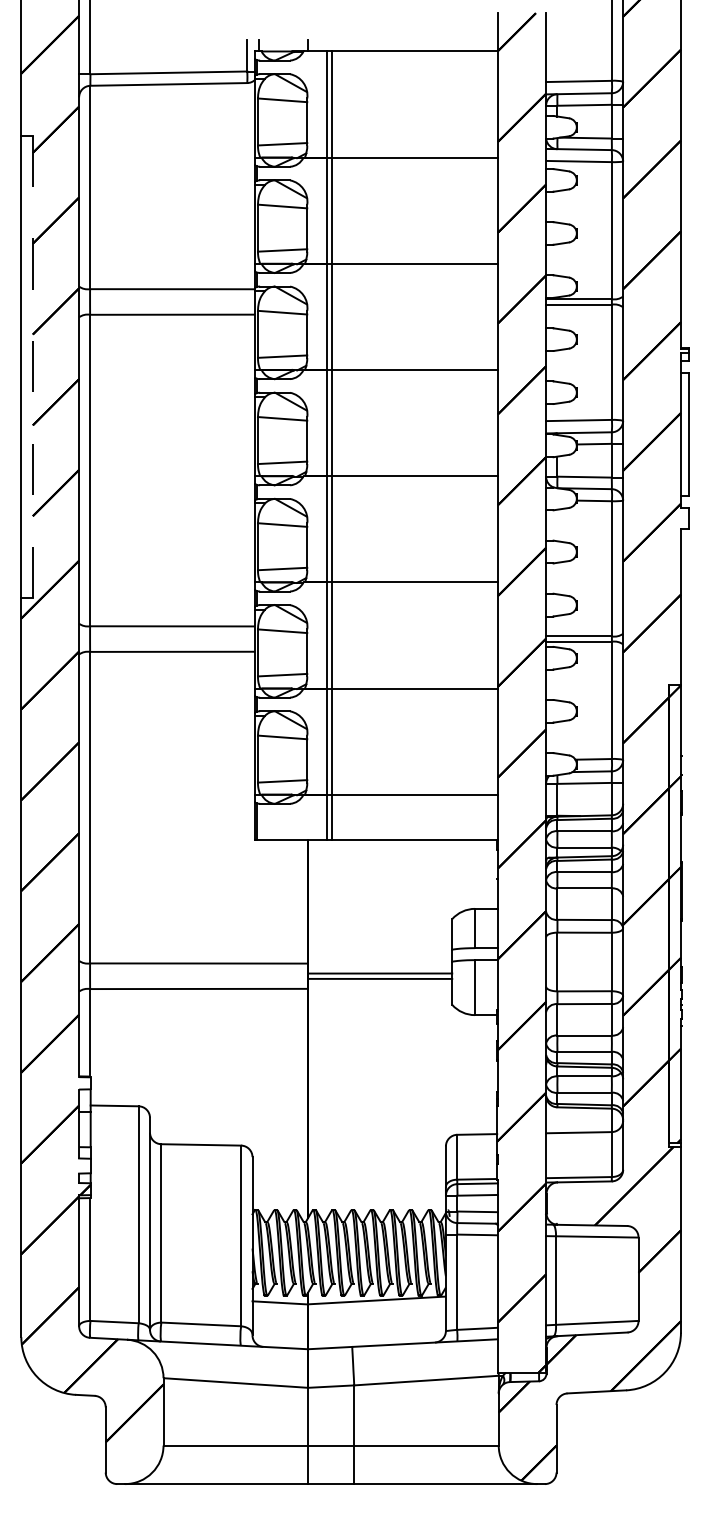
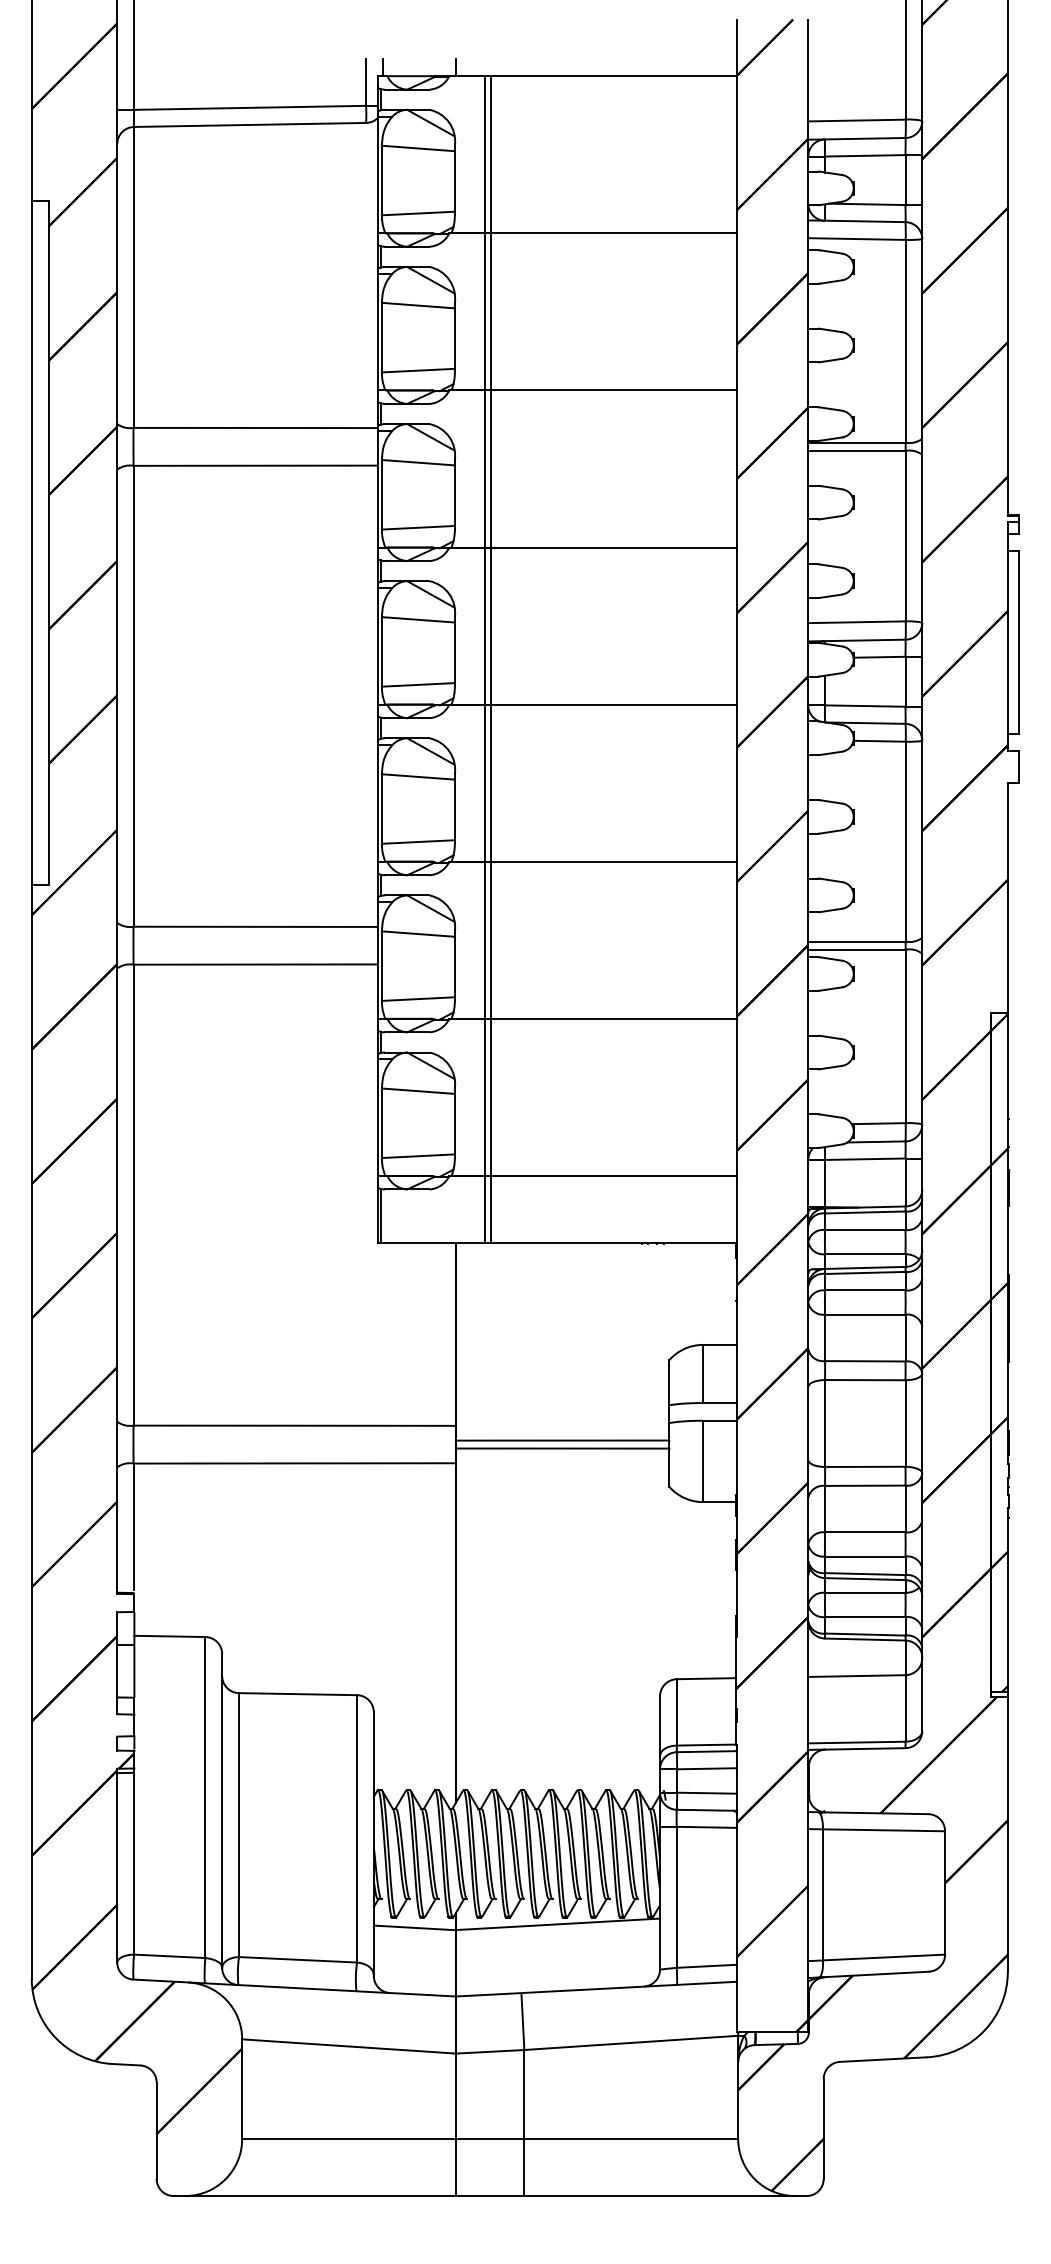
line: (32, 367) -> (48, 543), dashed -> solid

